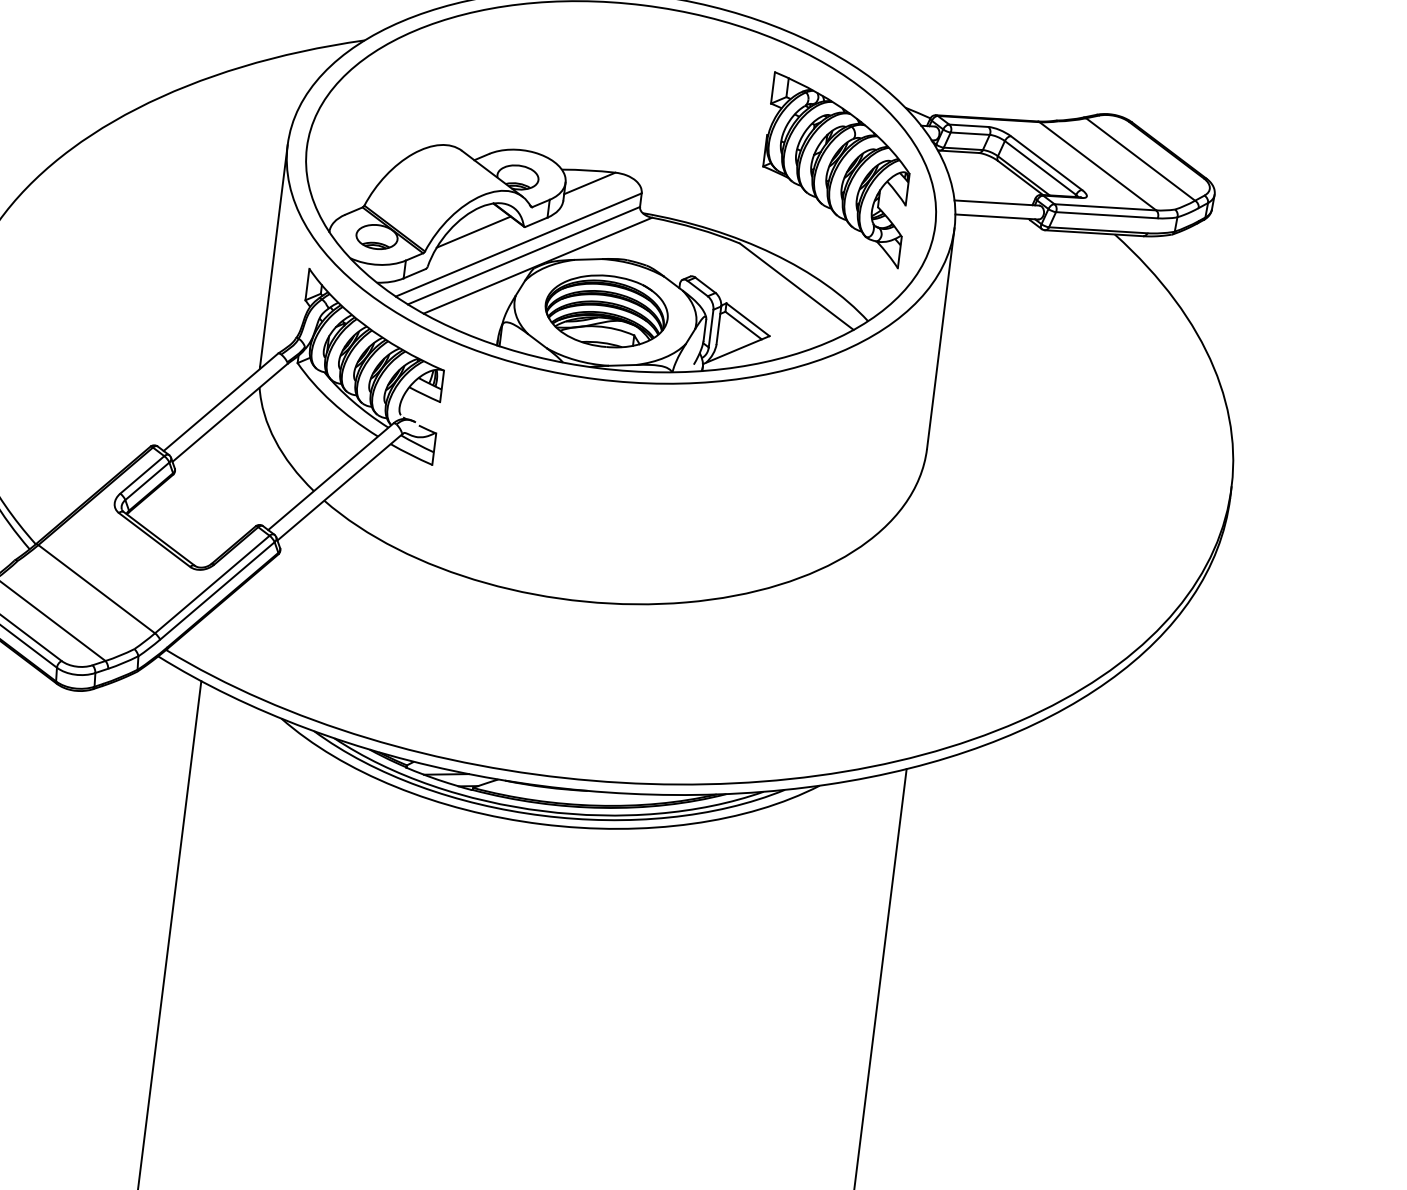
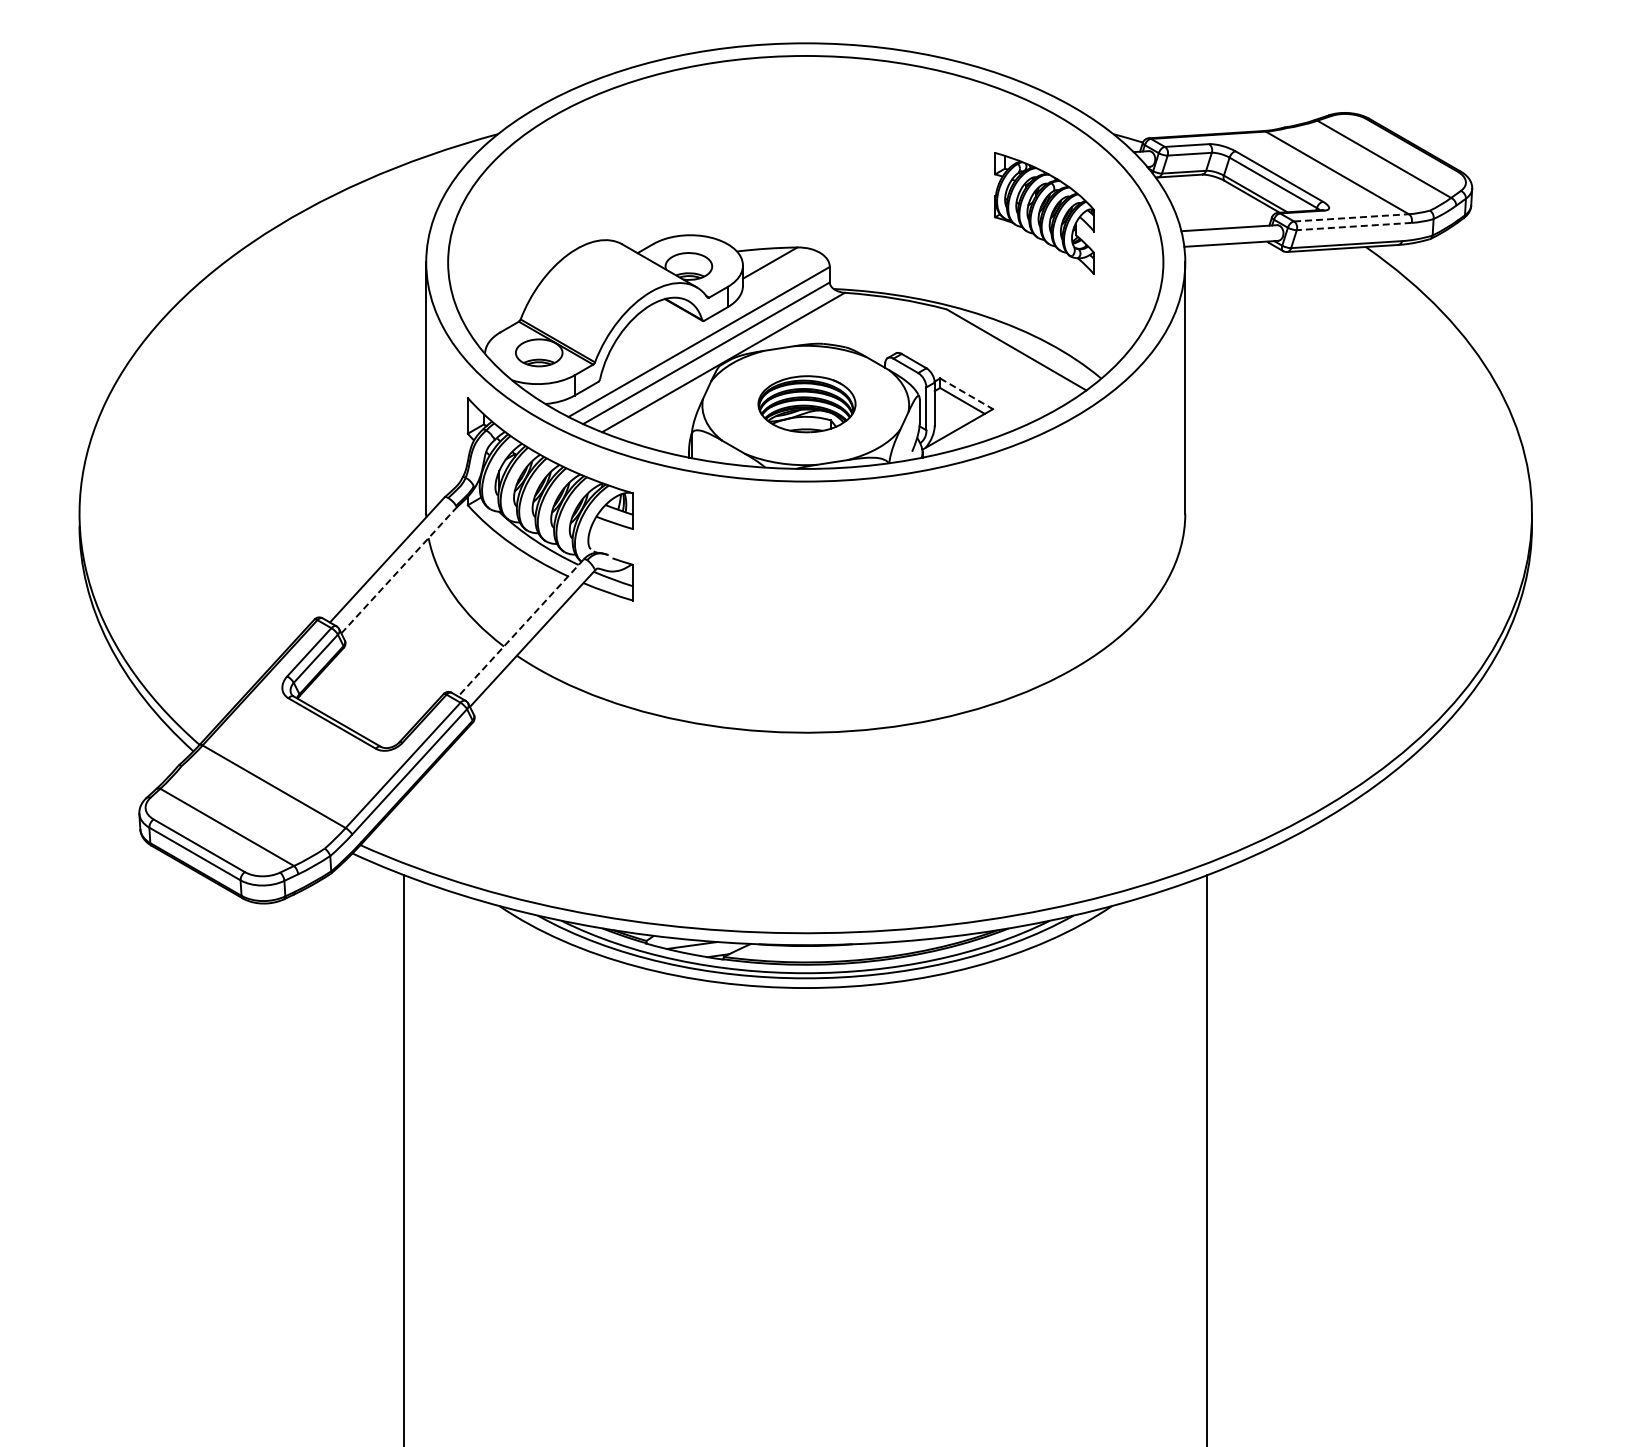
part: (836, 169) -> (1044, 213), size x0.6
line: (1105, 206) -> (1351, 217), solid -> dashed
line: (1107, 215) -> (1354, 226), solid -> dashed
line: (473, 231) -> (646, 333), removed
part: (606, 311) -> (806, 404), size x0.7
line: (747, 319) -> (966, 393), solid -> dashed
line: (230, 412) -> (399, 570), solid -> dashed
line: (330, 477) -> (520, 628), solid -> dashed

